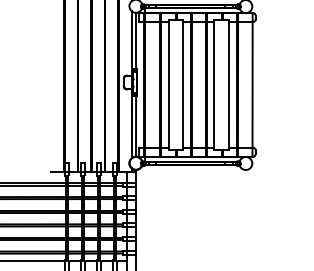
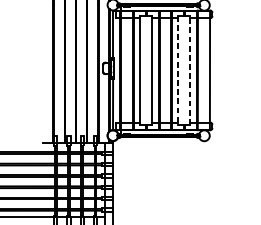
line: (228, 84) -> (189, 70), solid -> dashed
line: (214, 85) -> (178, 70), solid -> dashed

